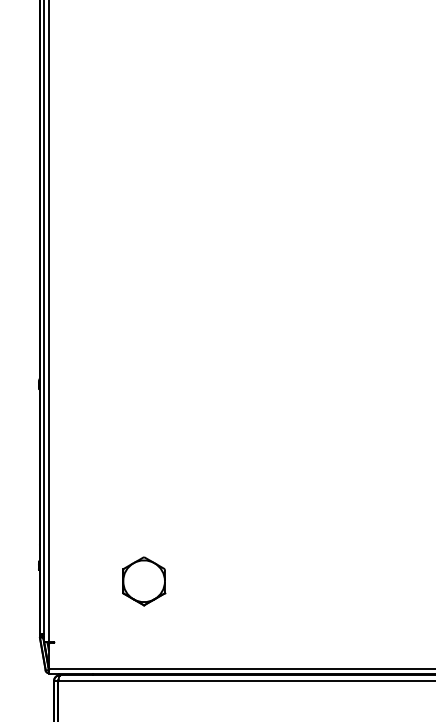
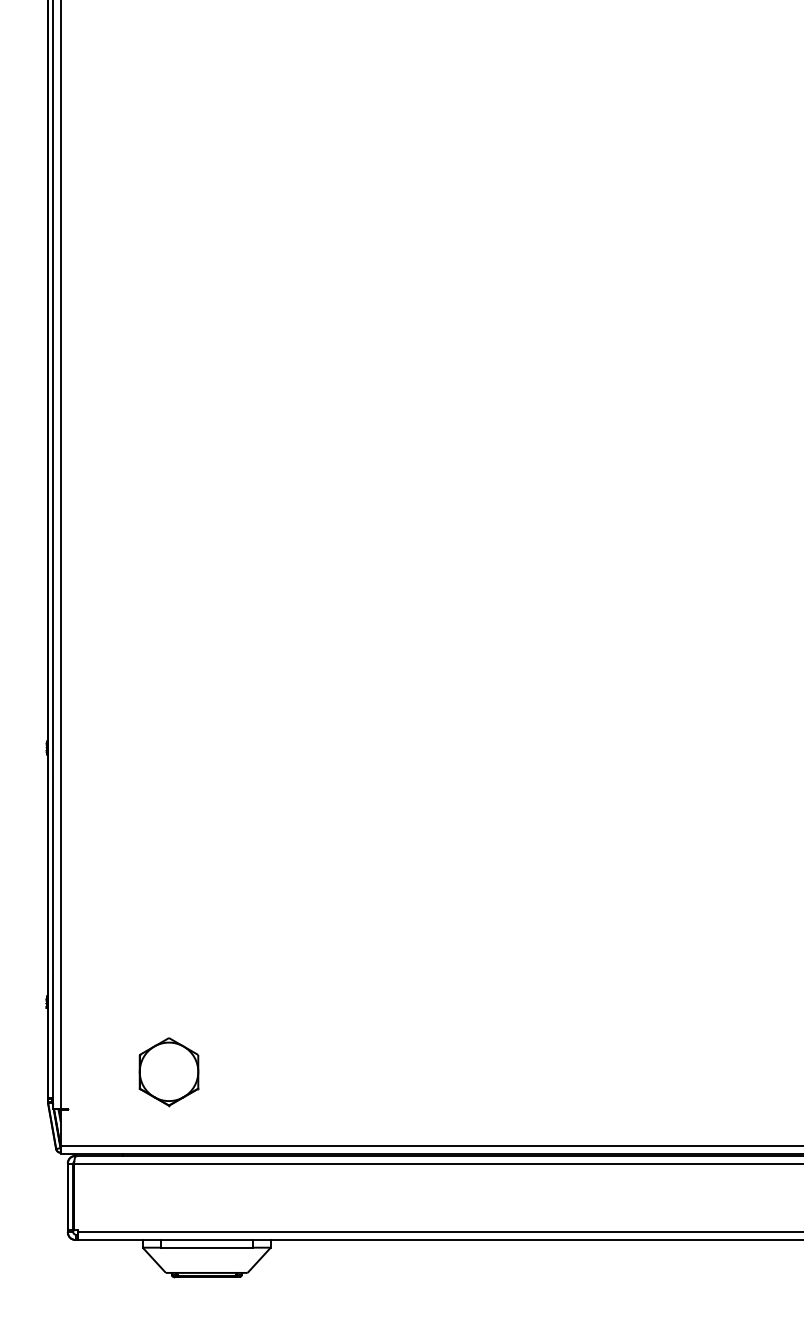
part: (143, 581) -> (168, 1072), moved

